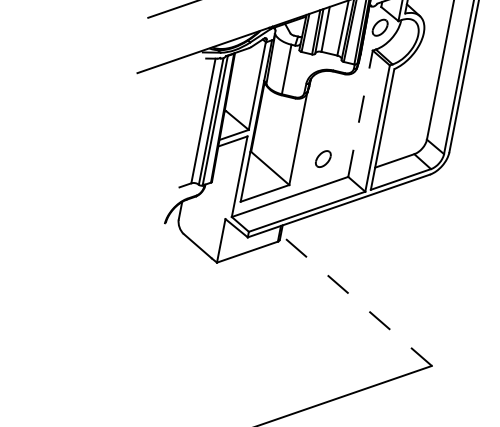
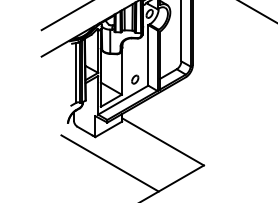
line: (361, 111) -> (148, 54), dashed -> solid
line: (355, 299) -> (162, 141), dashed -> solid
line: (235, 323) -> (109, 163), added

